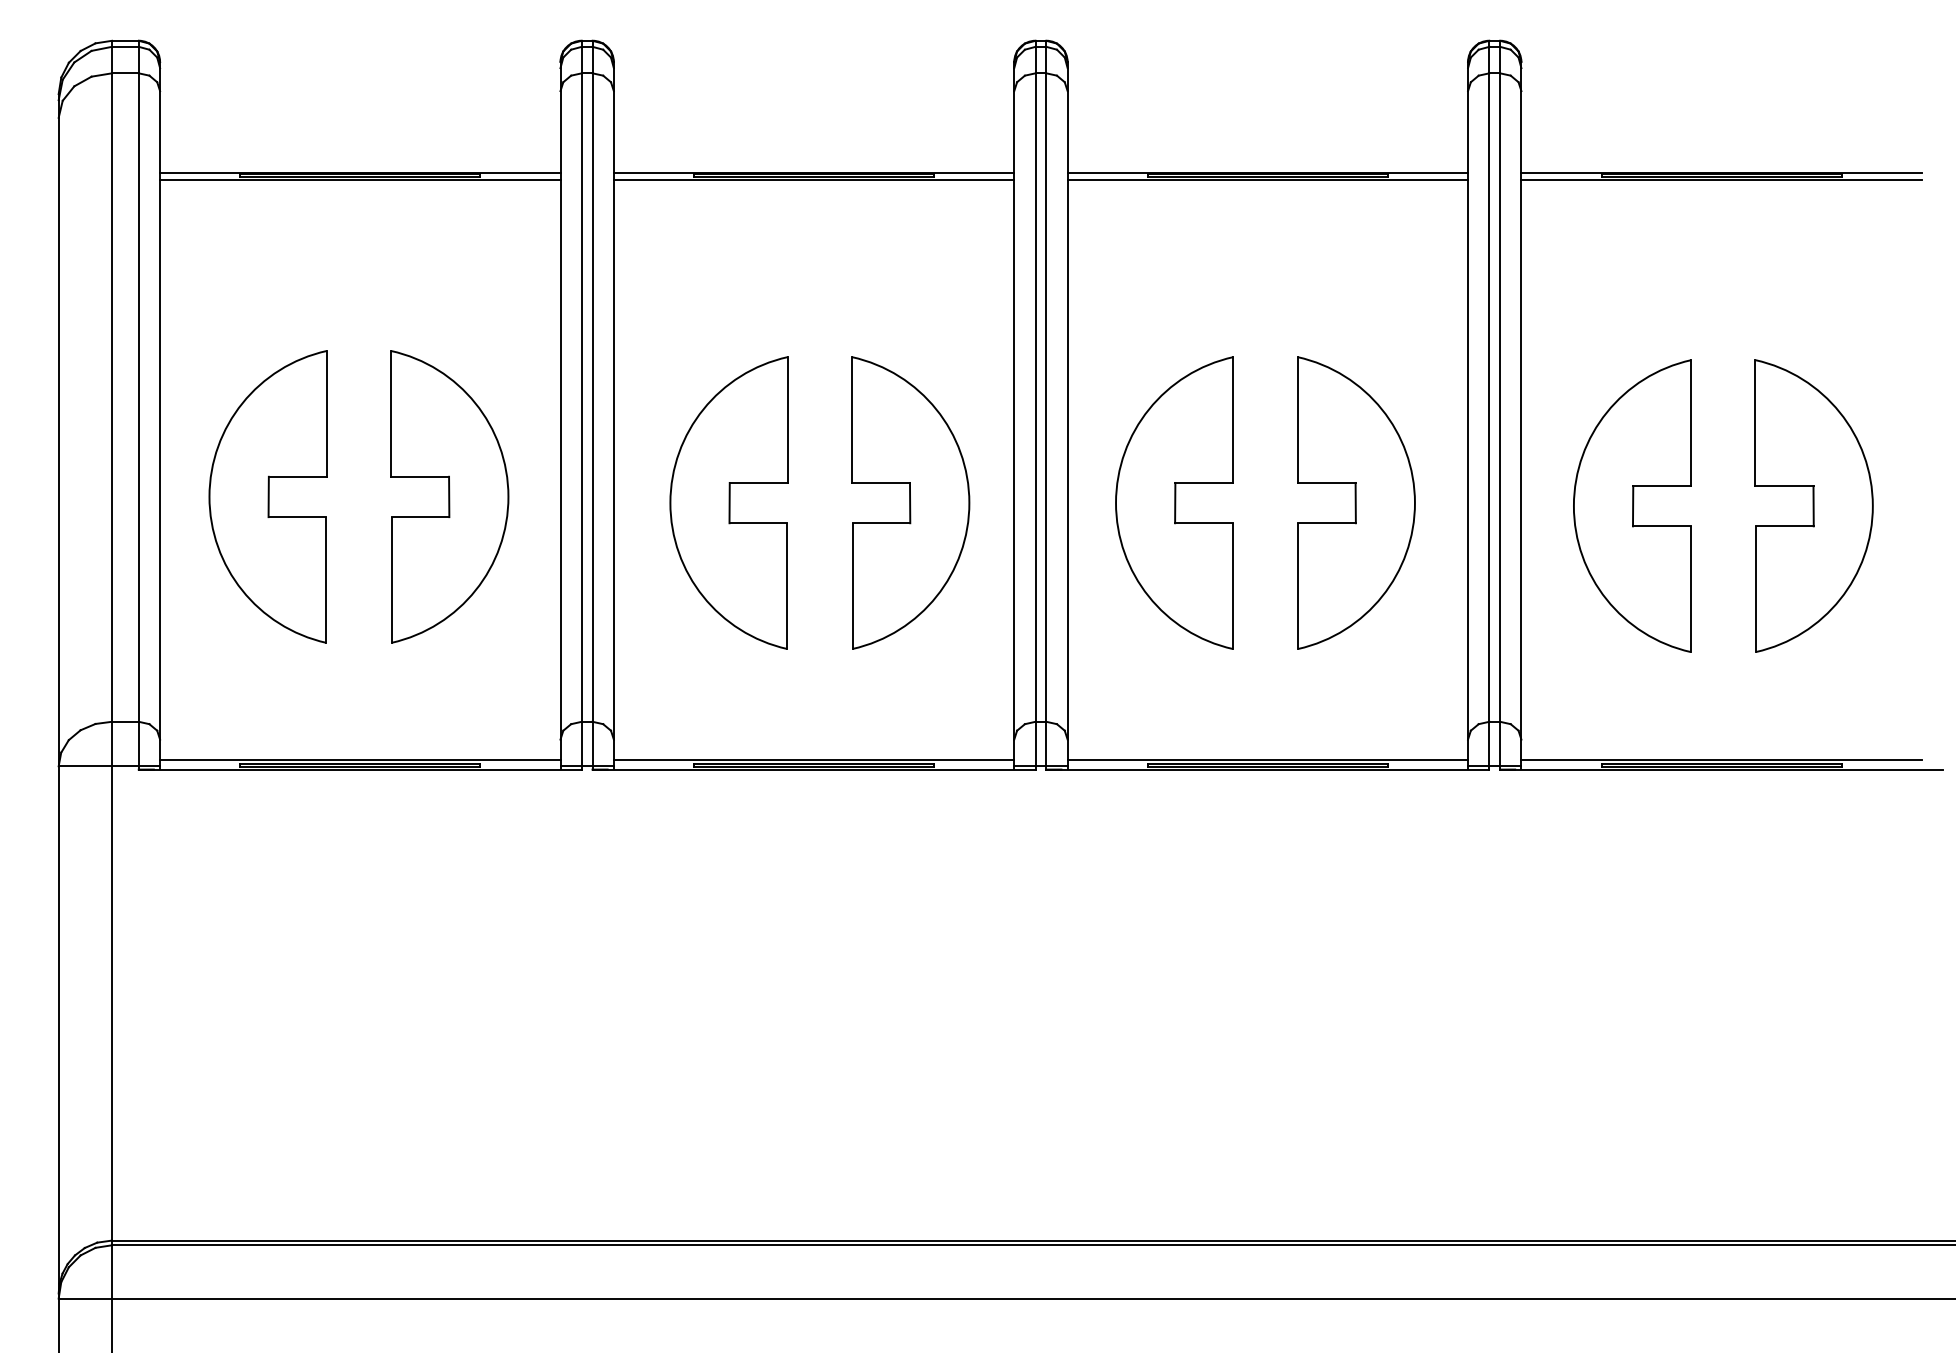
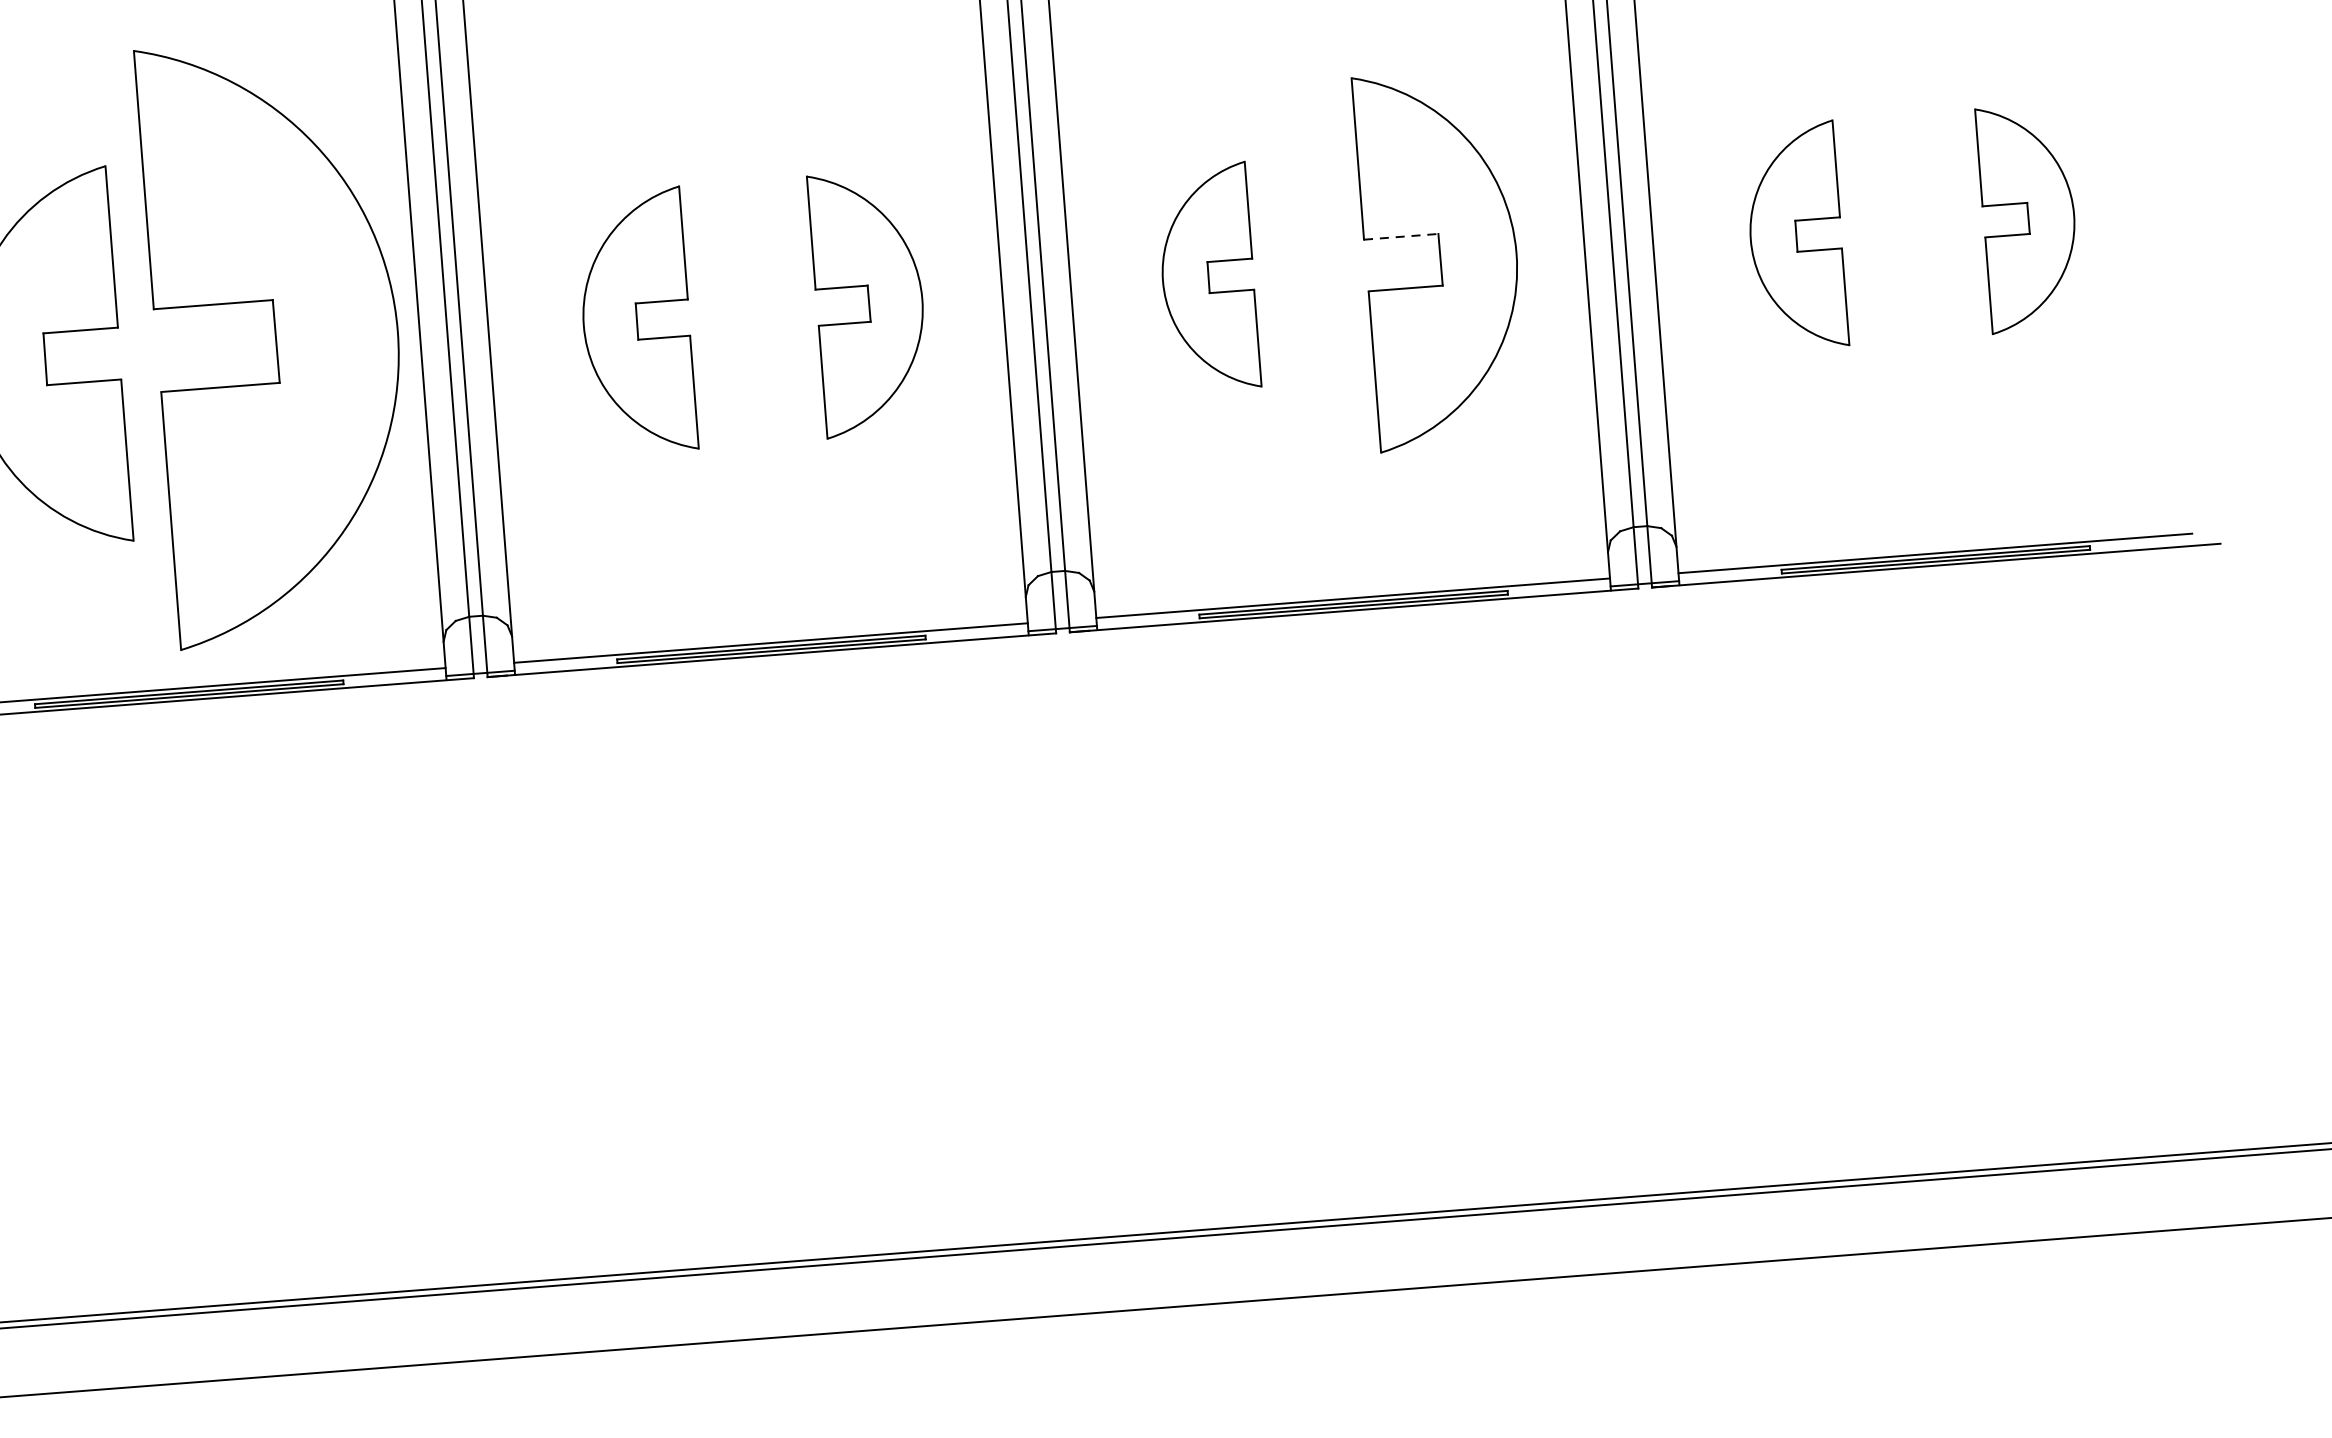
line: (1326, 482) -> (1401, 236), solid -> dashed
part: (449, 496) -> (277, 340), size x1.6
part: (728, 502) -> (635, 320), size x0.7
part: (910, 502) -> (869, 303), size x0.7
part: (1174, 502) -> (1207, 276), size x0.6
part: (1632, 505) -> (1795, 235), size x0.6
part: (1813, 505) -> (2028, 217), size x0.6

